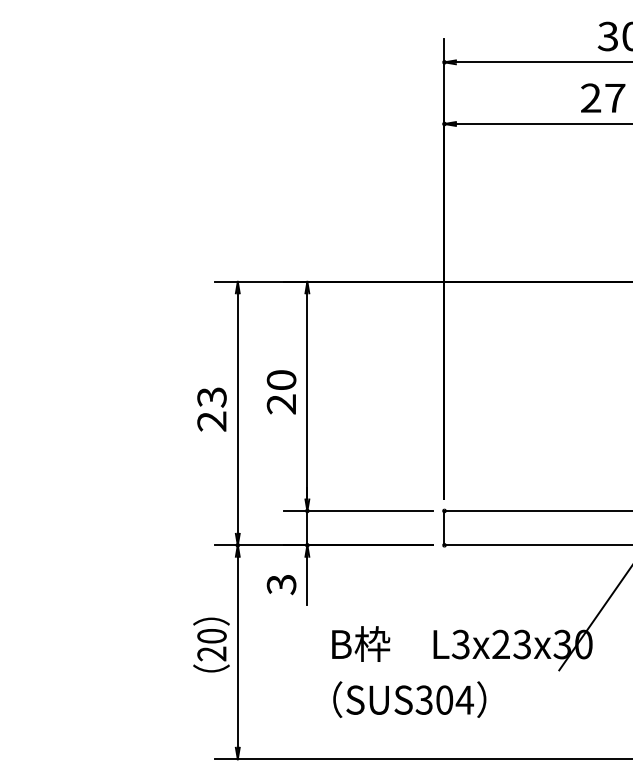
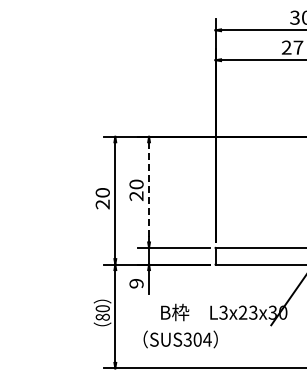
text: (211, 396) -> (102, 192), 23 -> 20
line: (308, 396) -> (149, 192), solid -> dashed
text: (281, 584) -> (136, 283), 3 -> 9
text: (211, 652) -> (102, 316), 20 -> 80
text: (409, 699) -> (180, 339), moved

